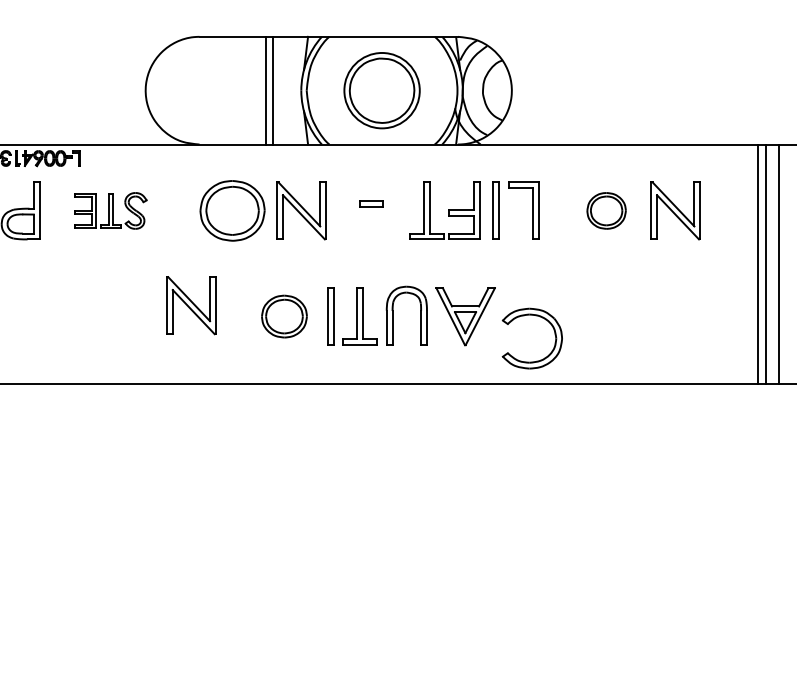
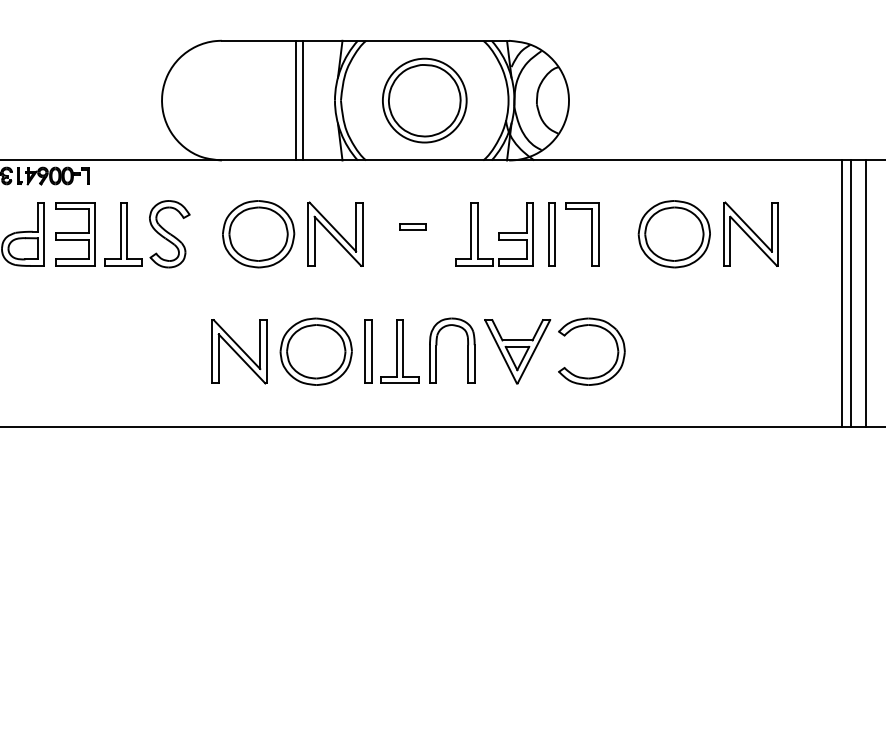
part: (110, 210) -> (122, 233), size x1.67
part: (606, 210) -> (674, 233), size x1.67
part: (191, 305) -> (239, 351), moved
part: (284, 316) -> (316, 351), size x1.43
part: (536, 316) -> (596, 327), moved

